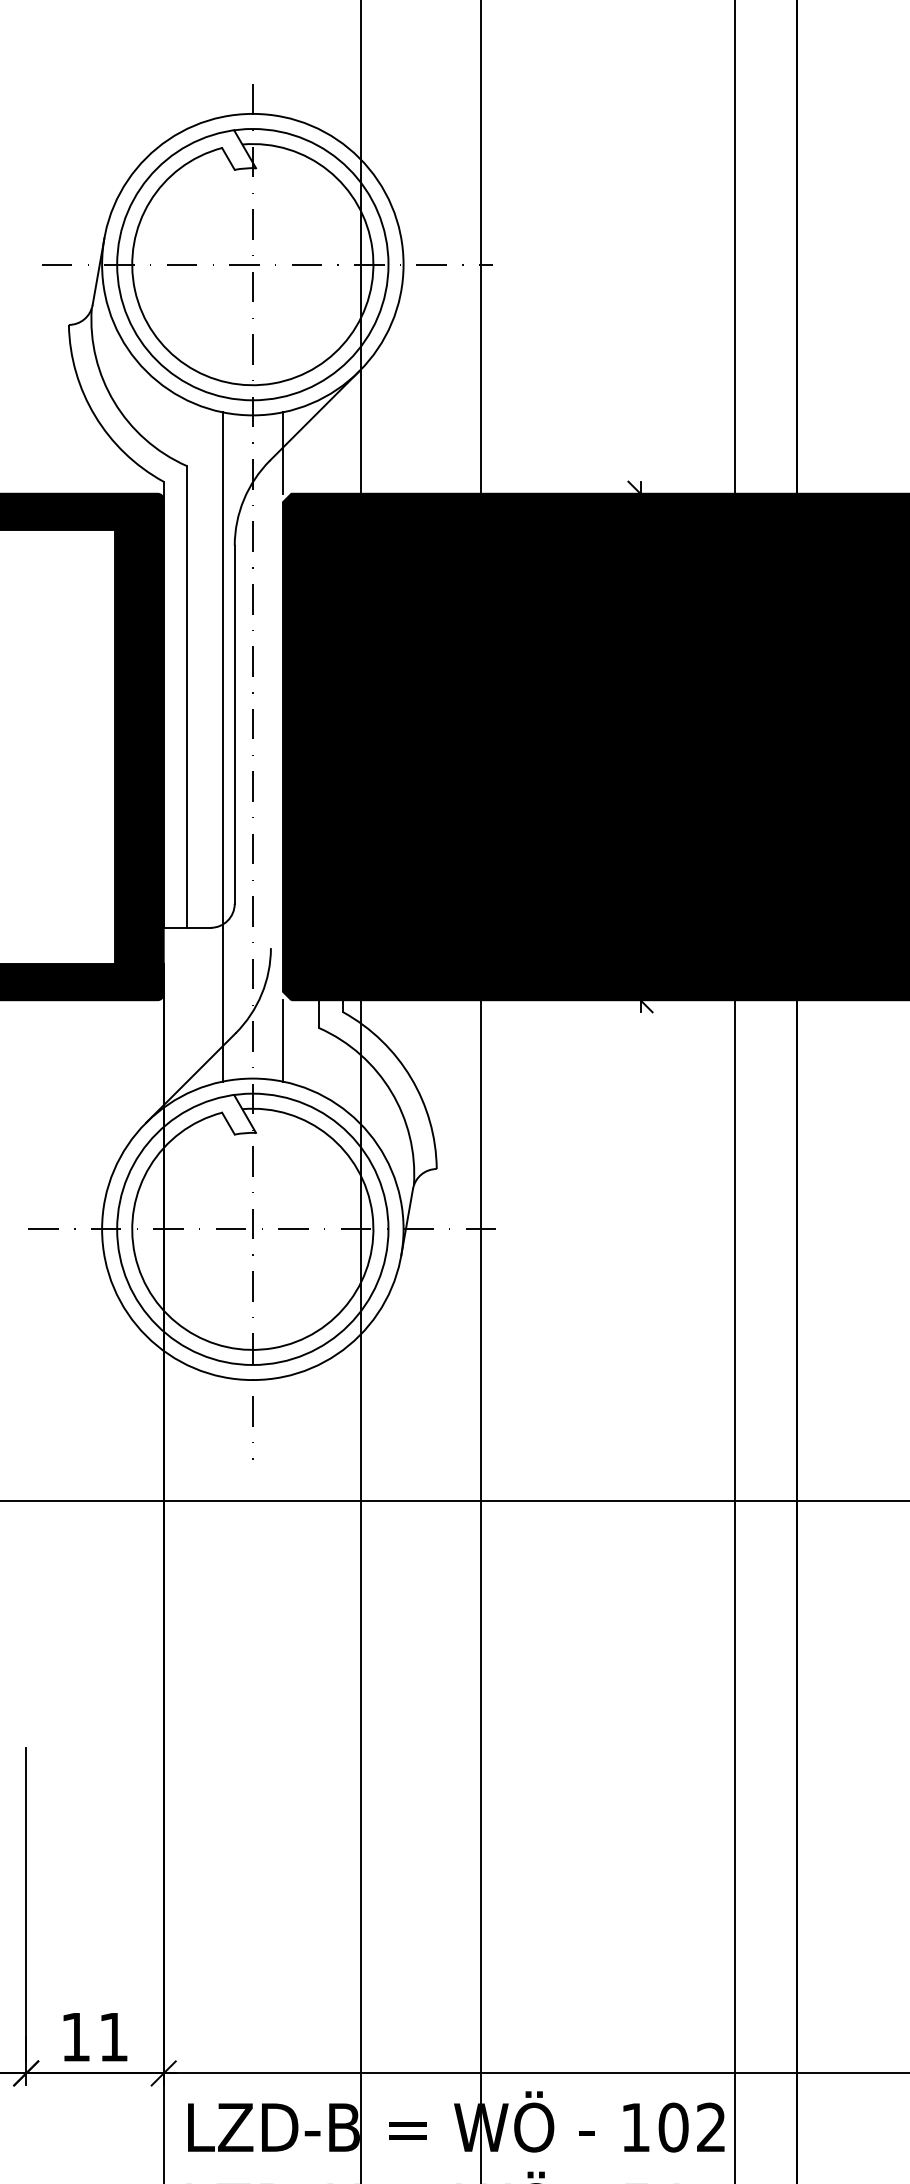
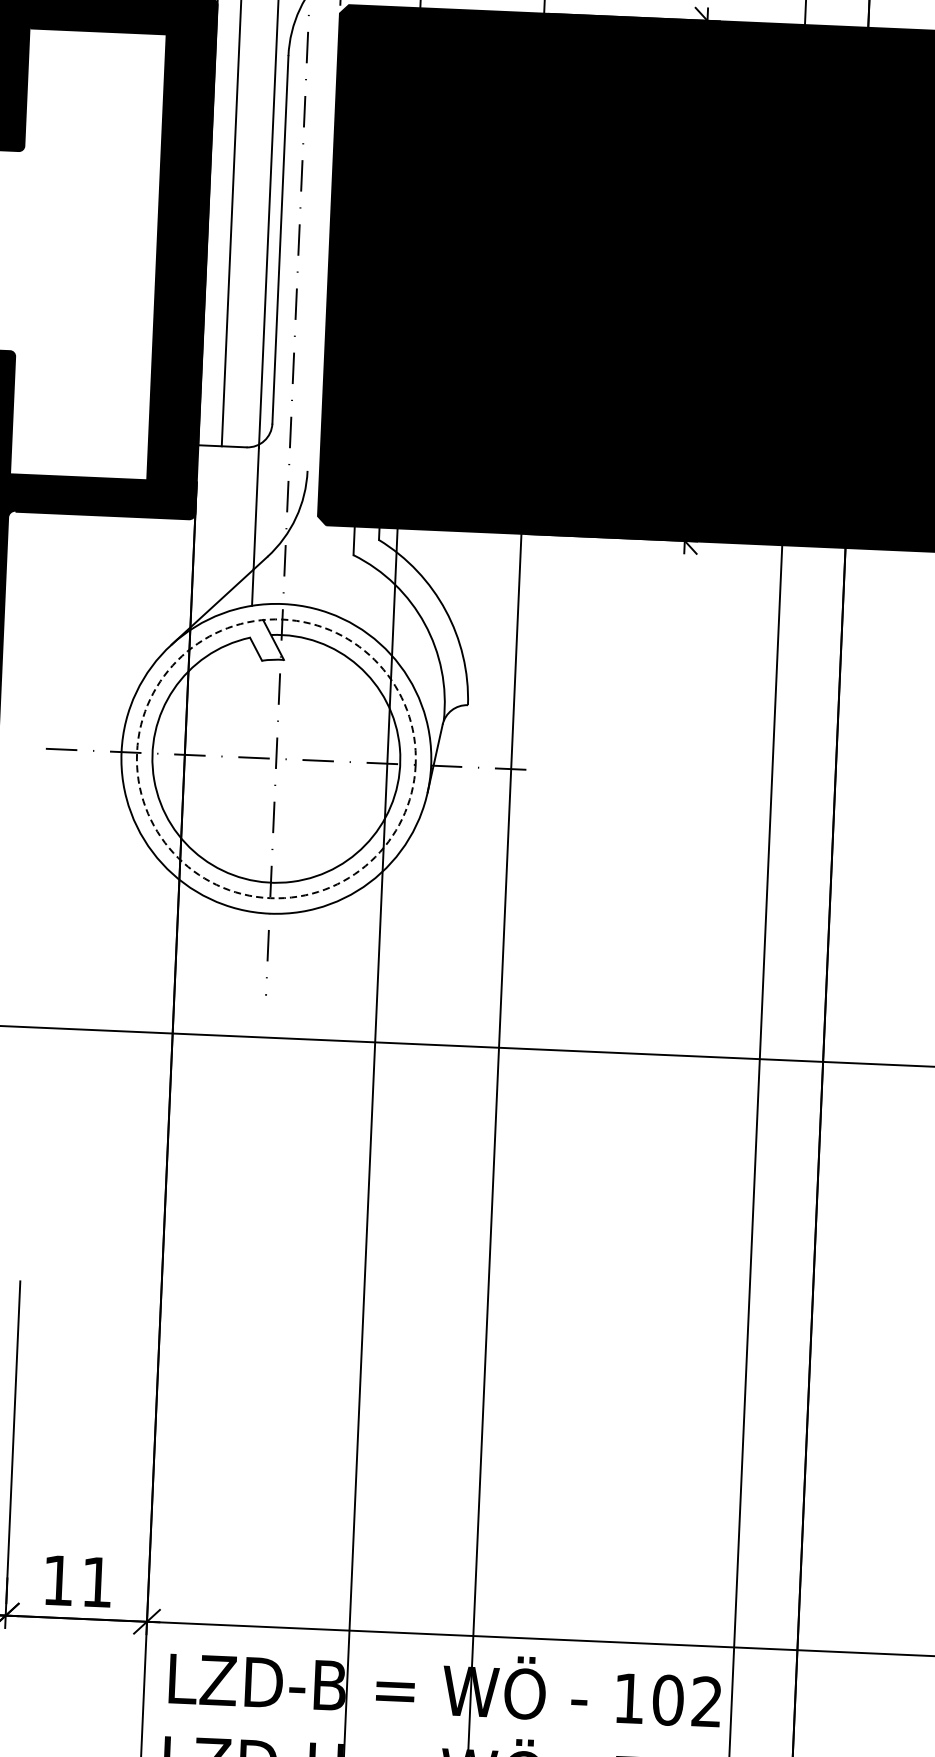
line: (282, 1040) -> (315, 566), removed
circle: (252, 1228) -> (276, 758), solid -> dashed

